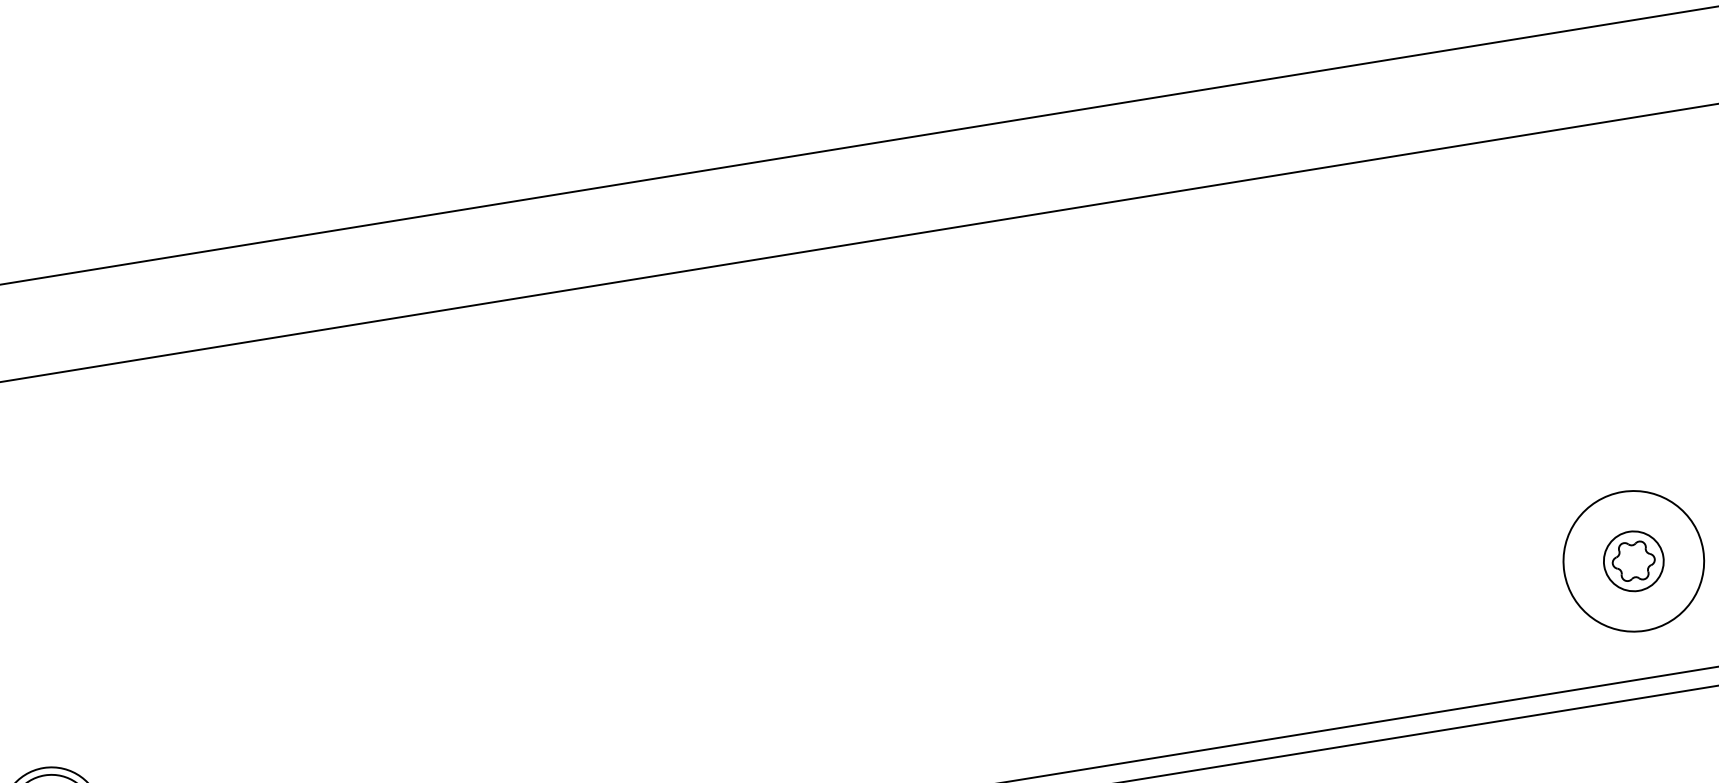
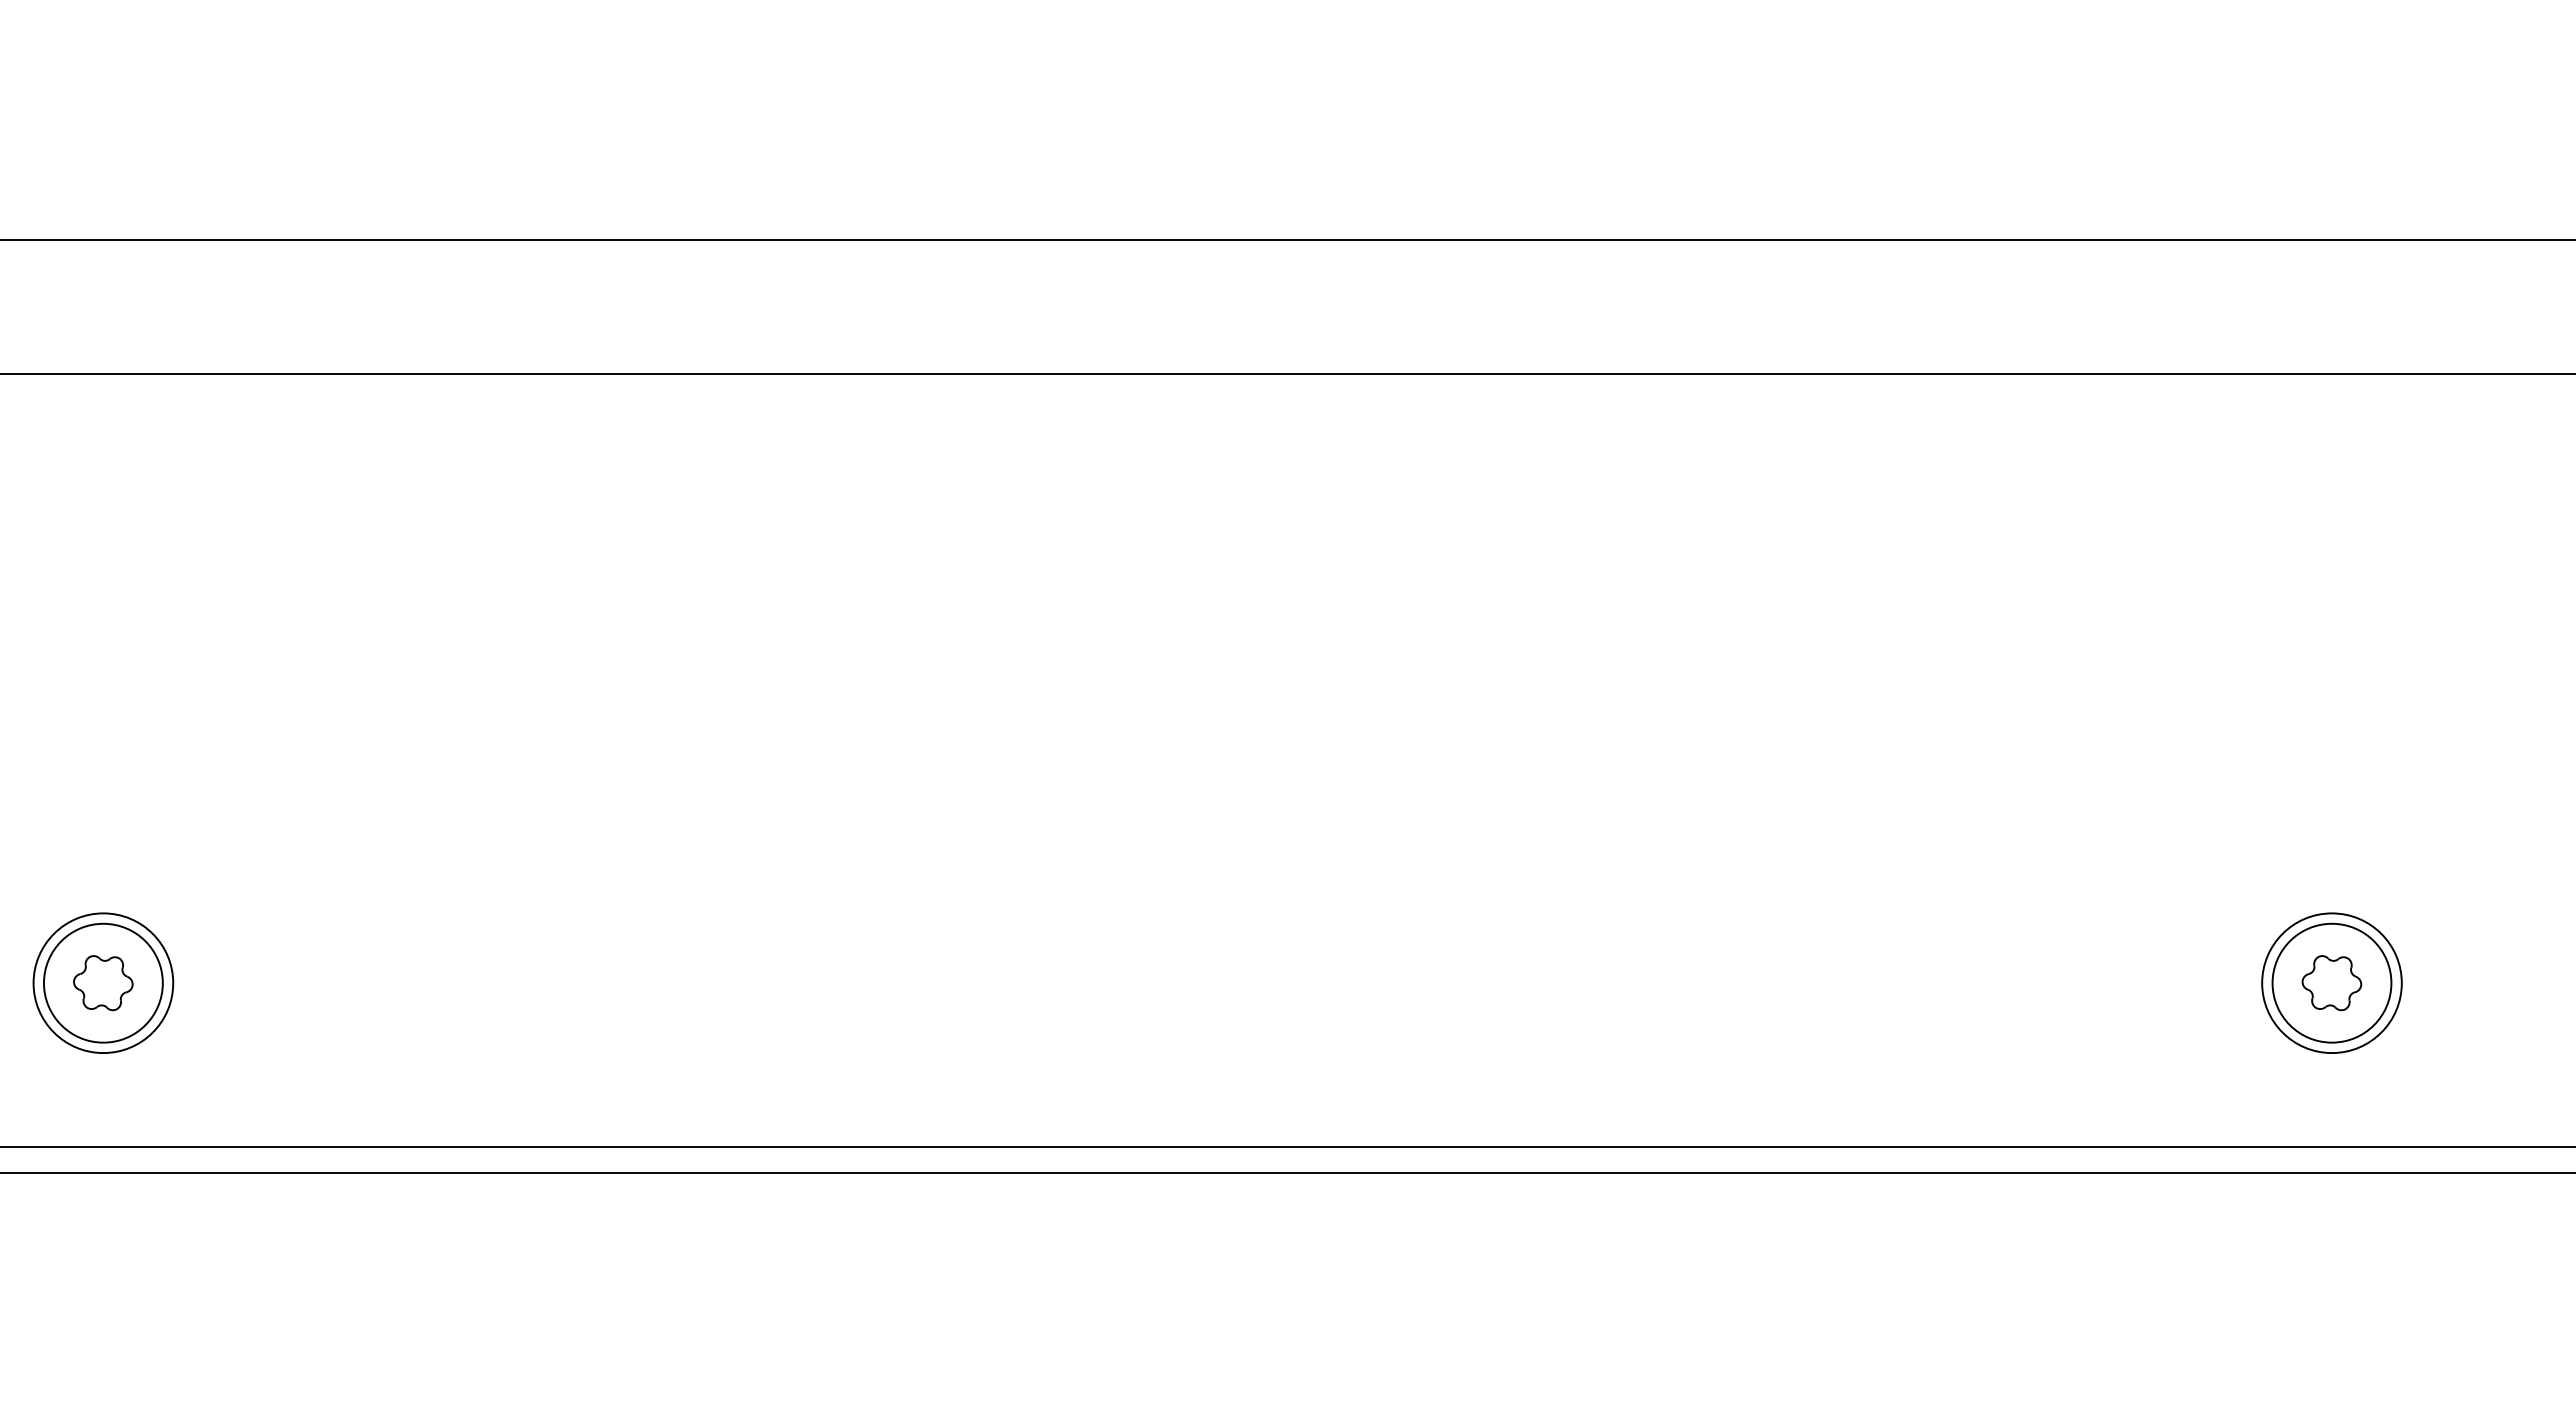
circle: (1633, 560) -> (2331, 982), size x1.43
circle: (1633, 561) -> (2331, 983), size x0.71

